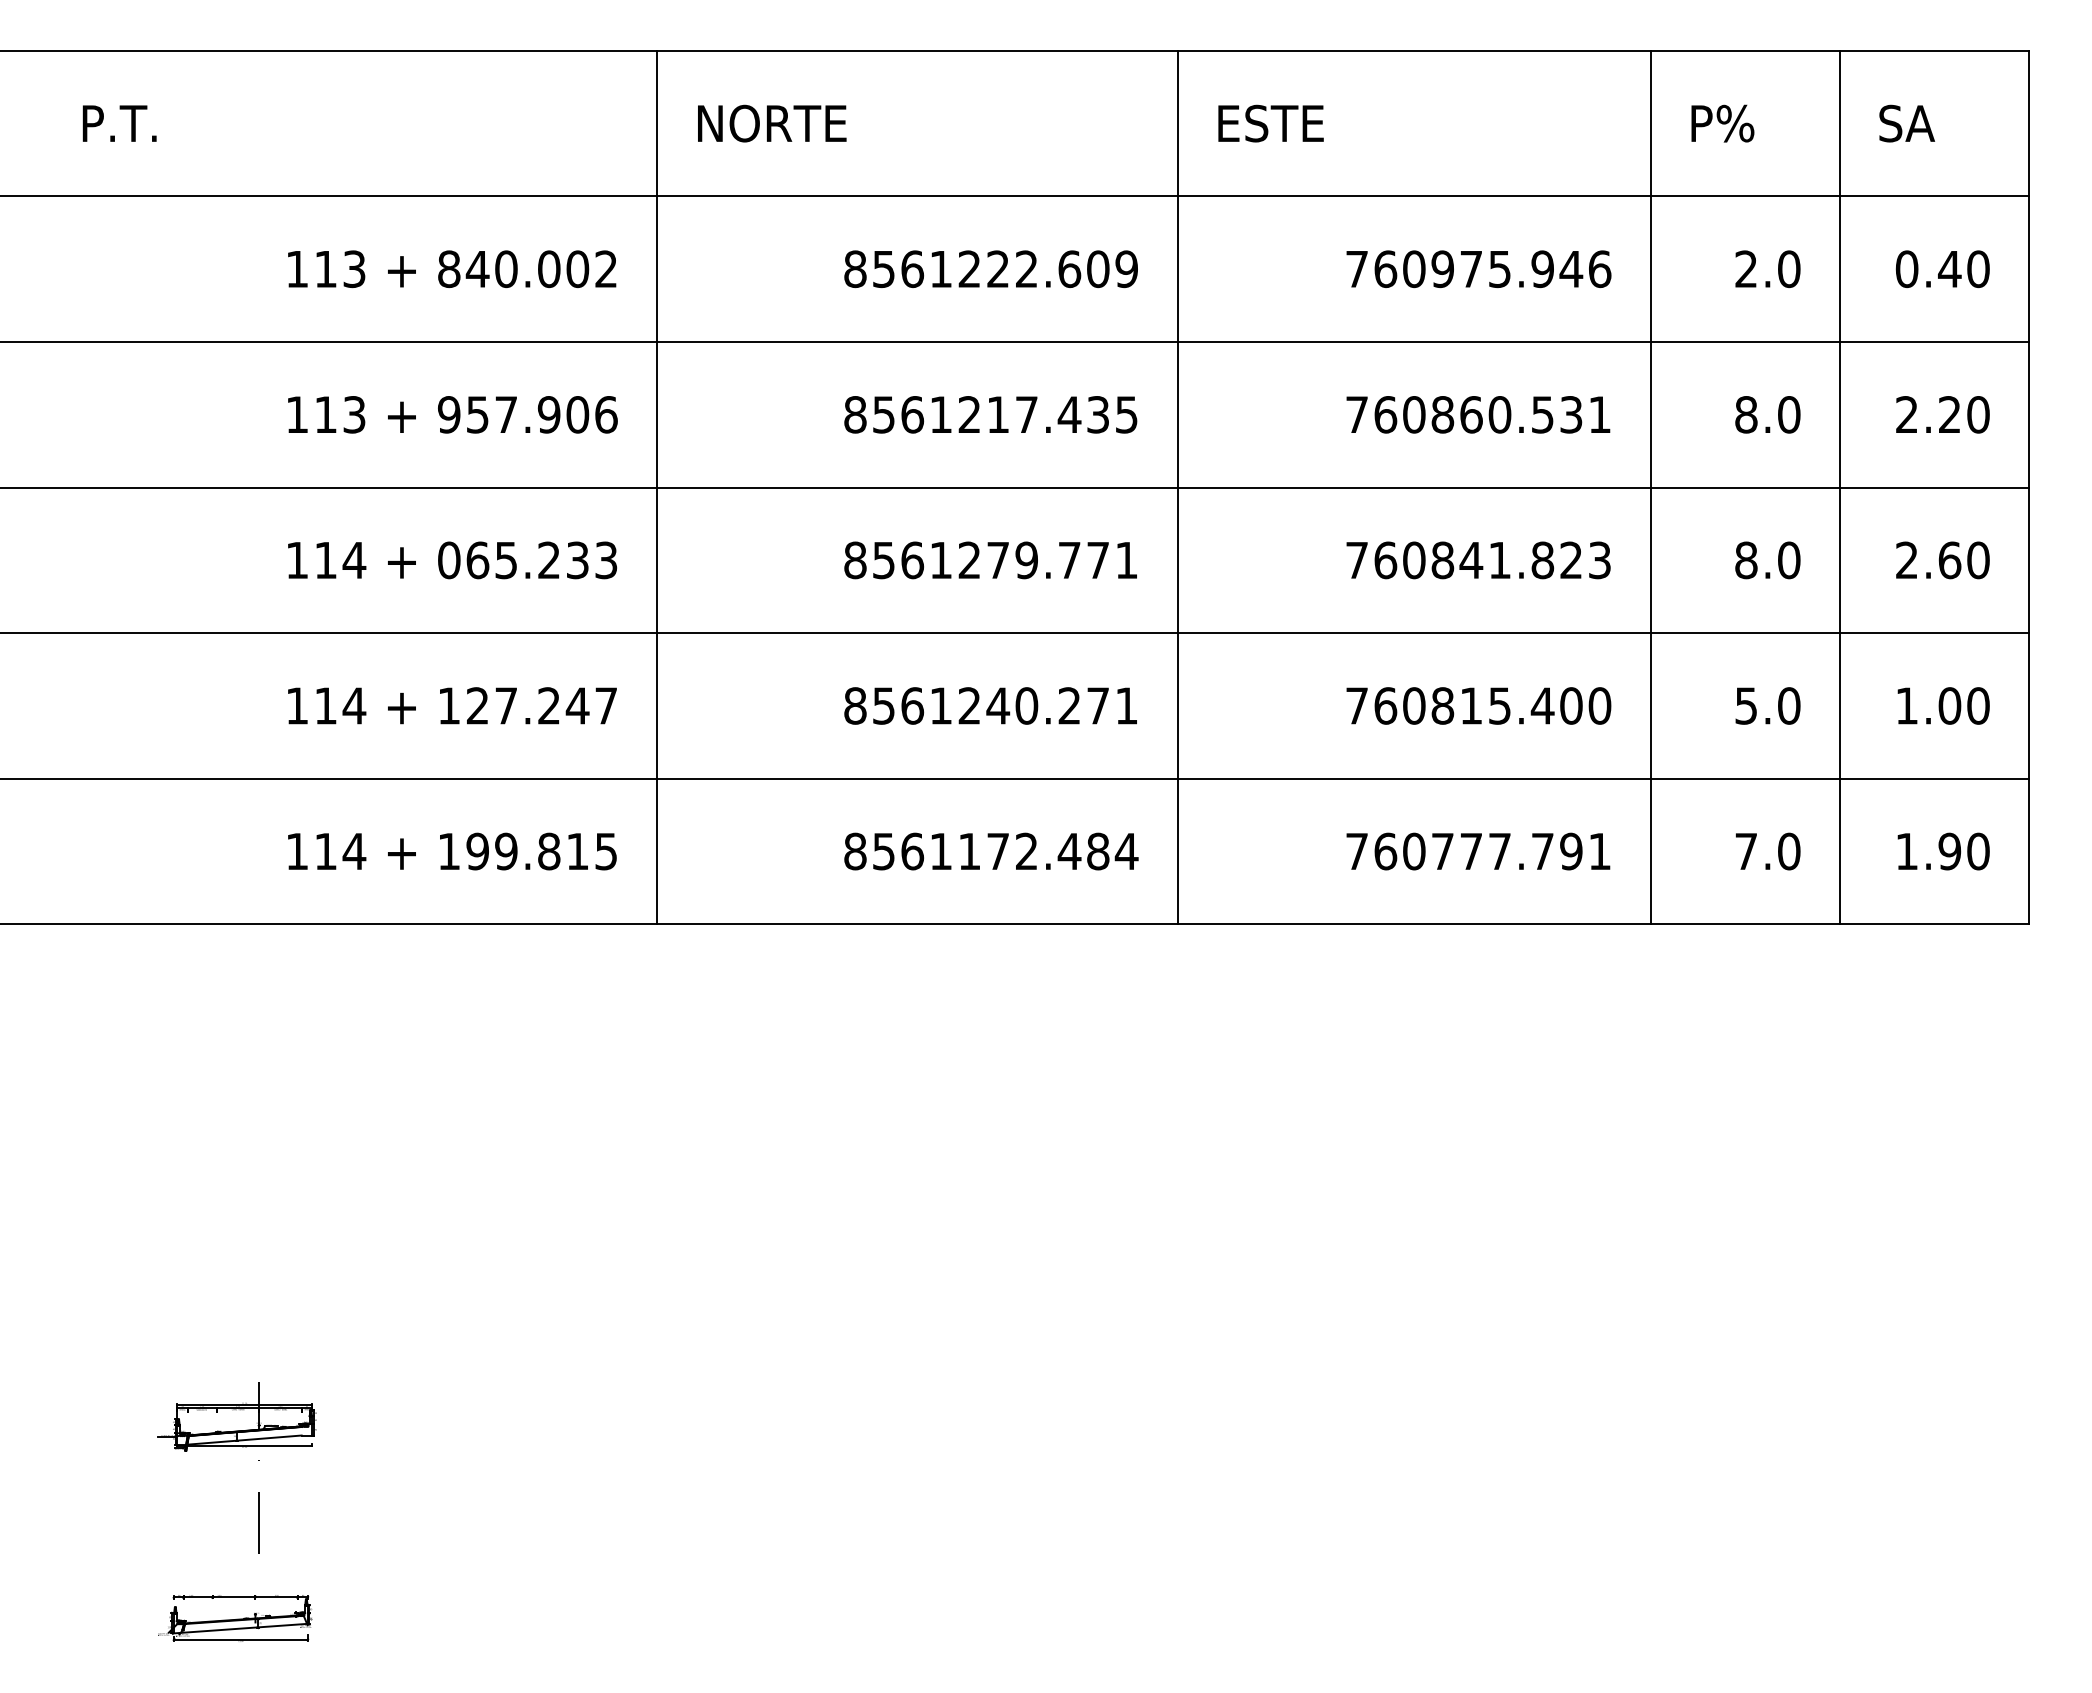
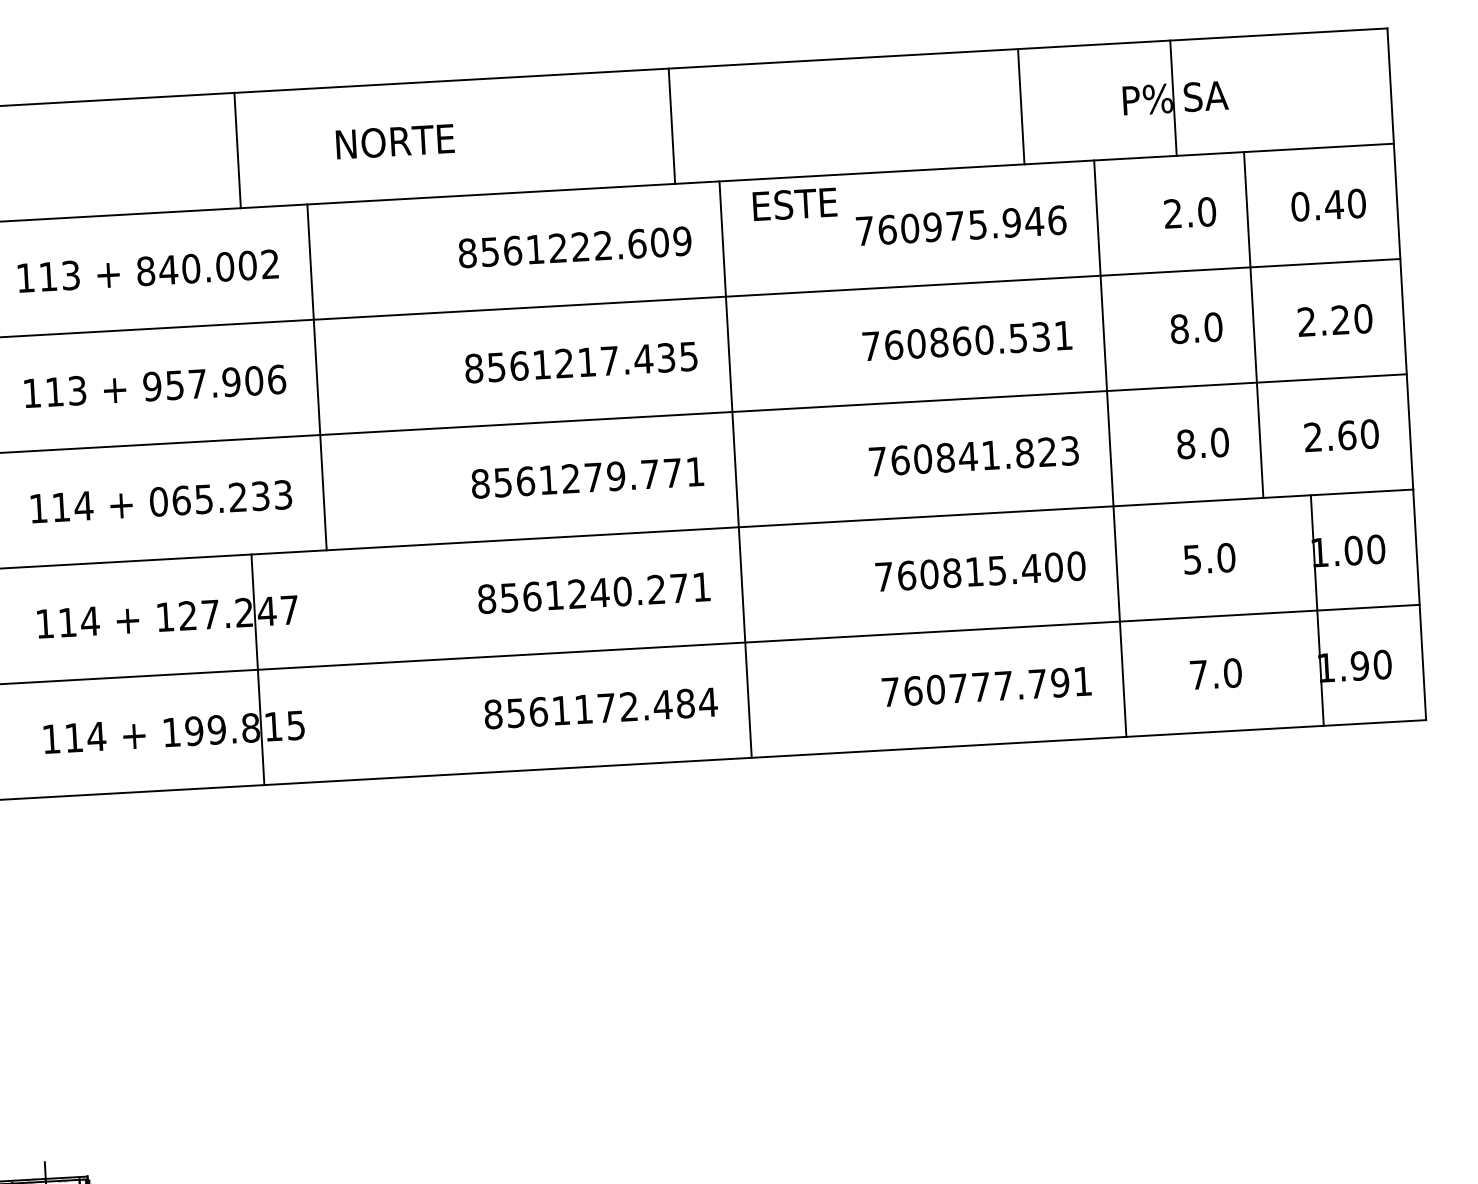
line: (657, 123) -> (237, 150), moved
line: (1177, 123) -> (671, 126), moved
text: (1270, 123) -> (794, 204), moved
line: (1650, 123) -> (1021, 106), moved
line: (1839, 123) -> (1173, 98), moved
text: (1906, 123) -> (1205, 96), moved
line: (657, 778) -> (258, 669), moved
line: (1839, 778) -> (1316, 610), moved

